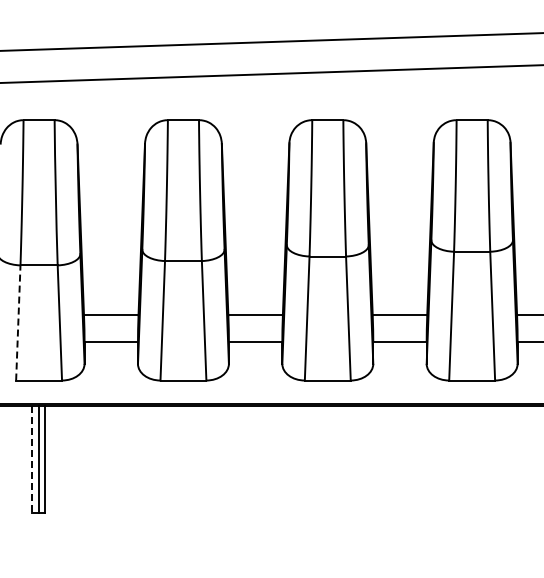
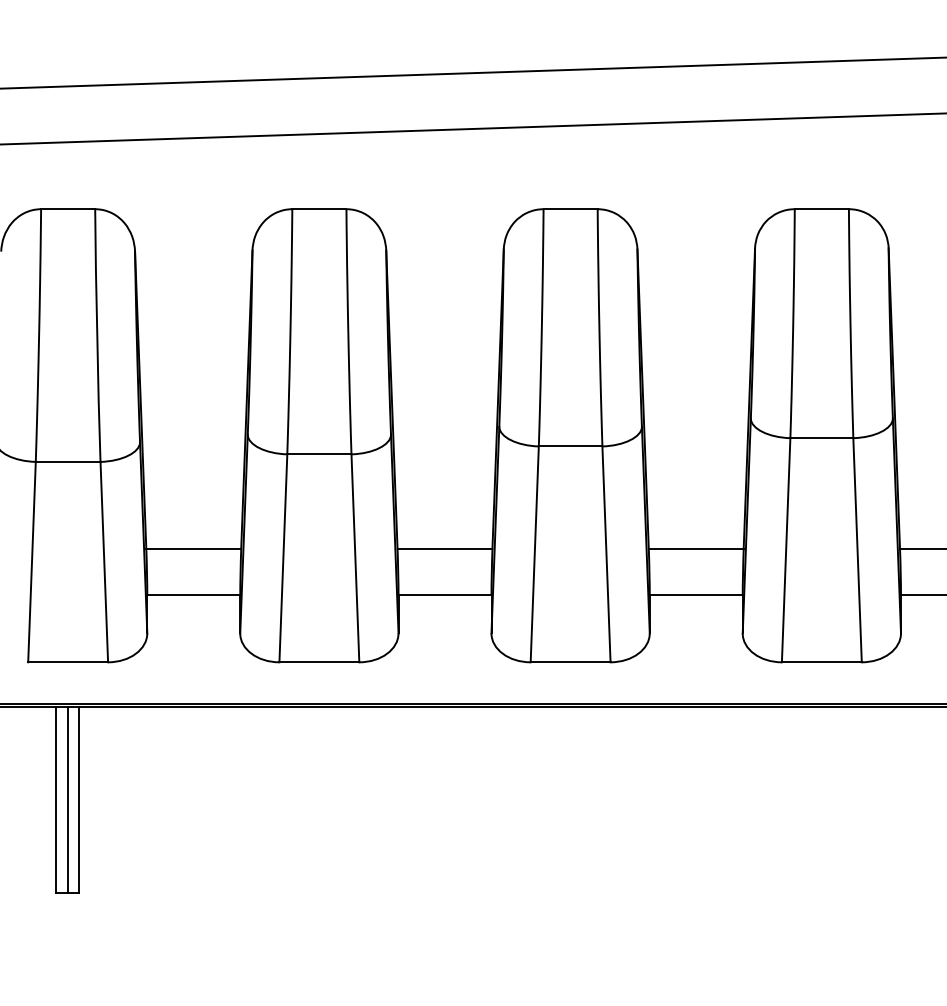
line: (18, 322) -> (32, 561), dashed -> solid
line: (32, 460) -> (56, 801), dashed -> solid

